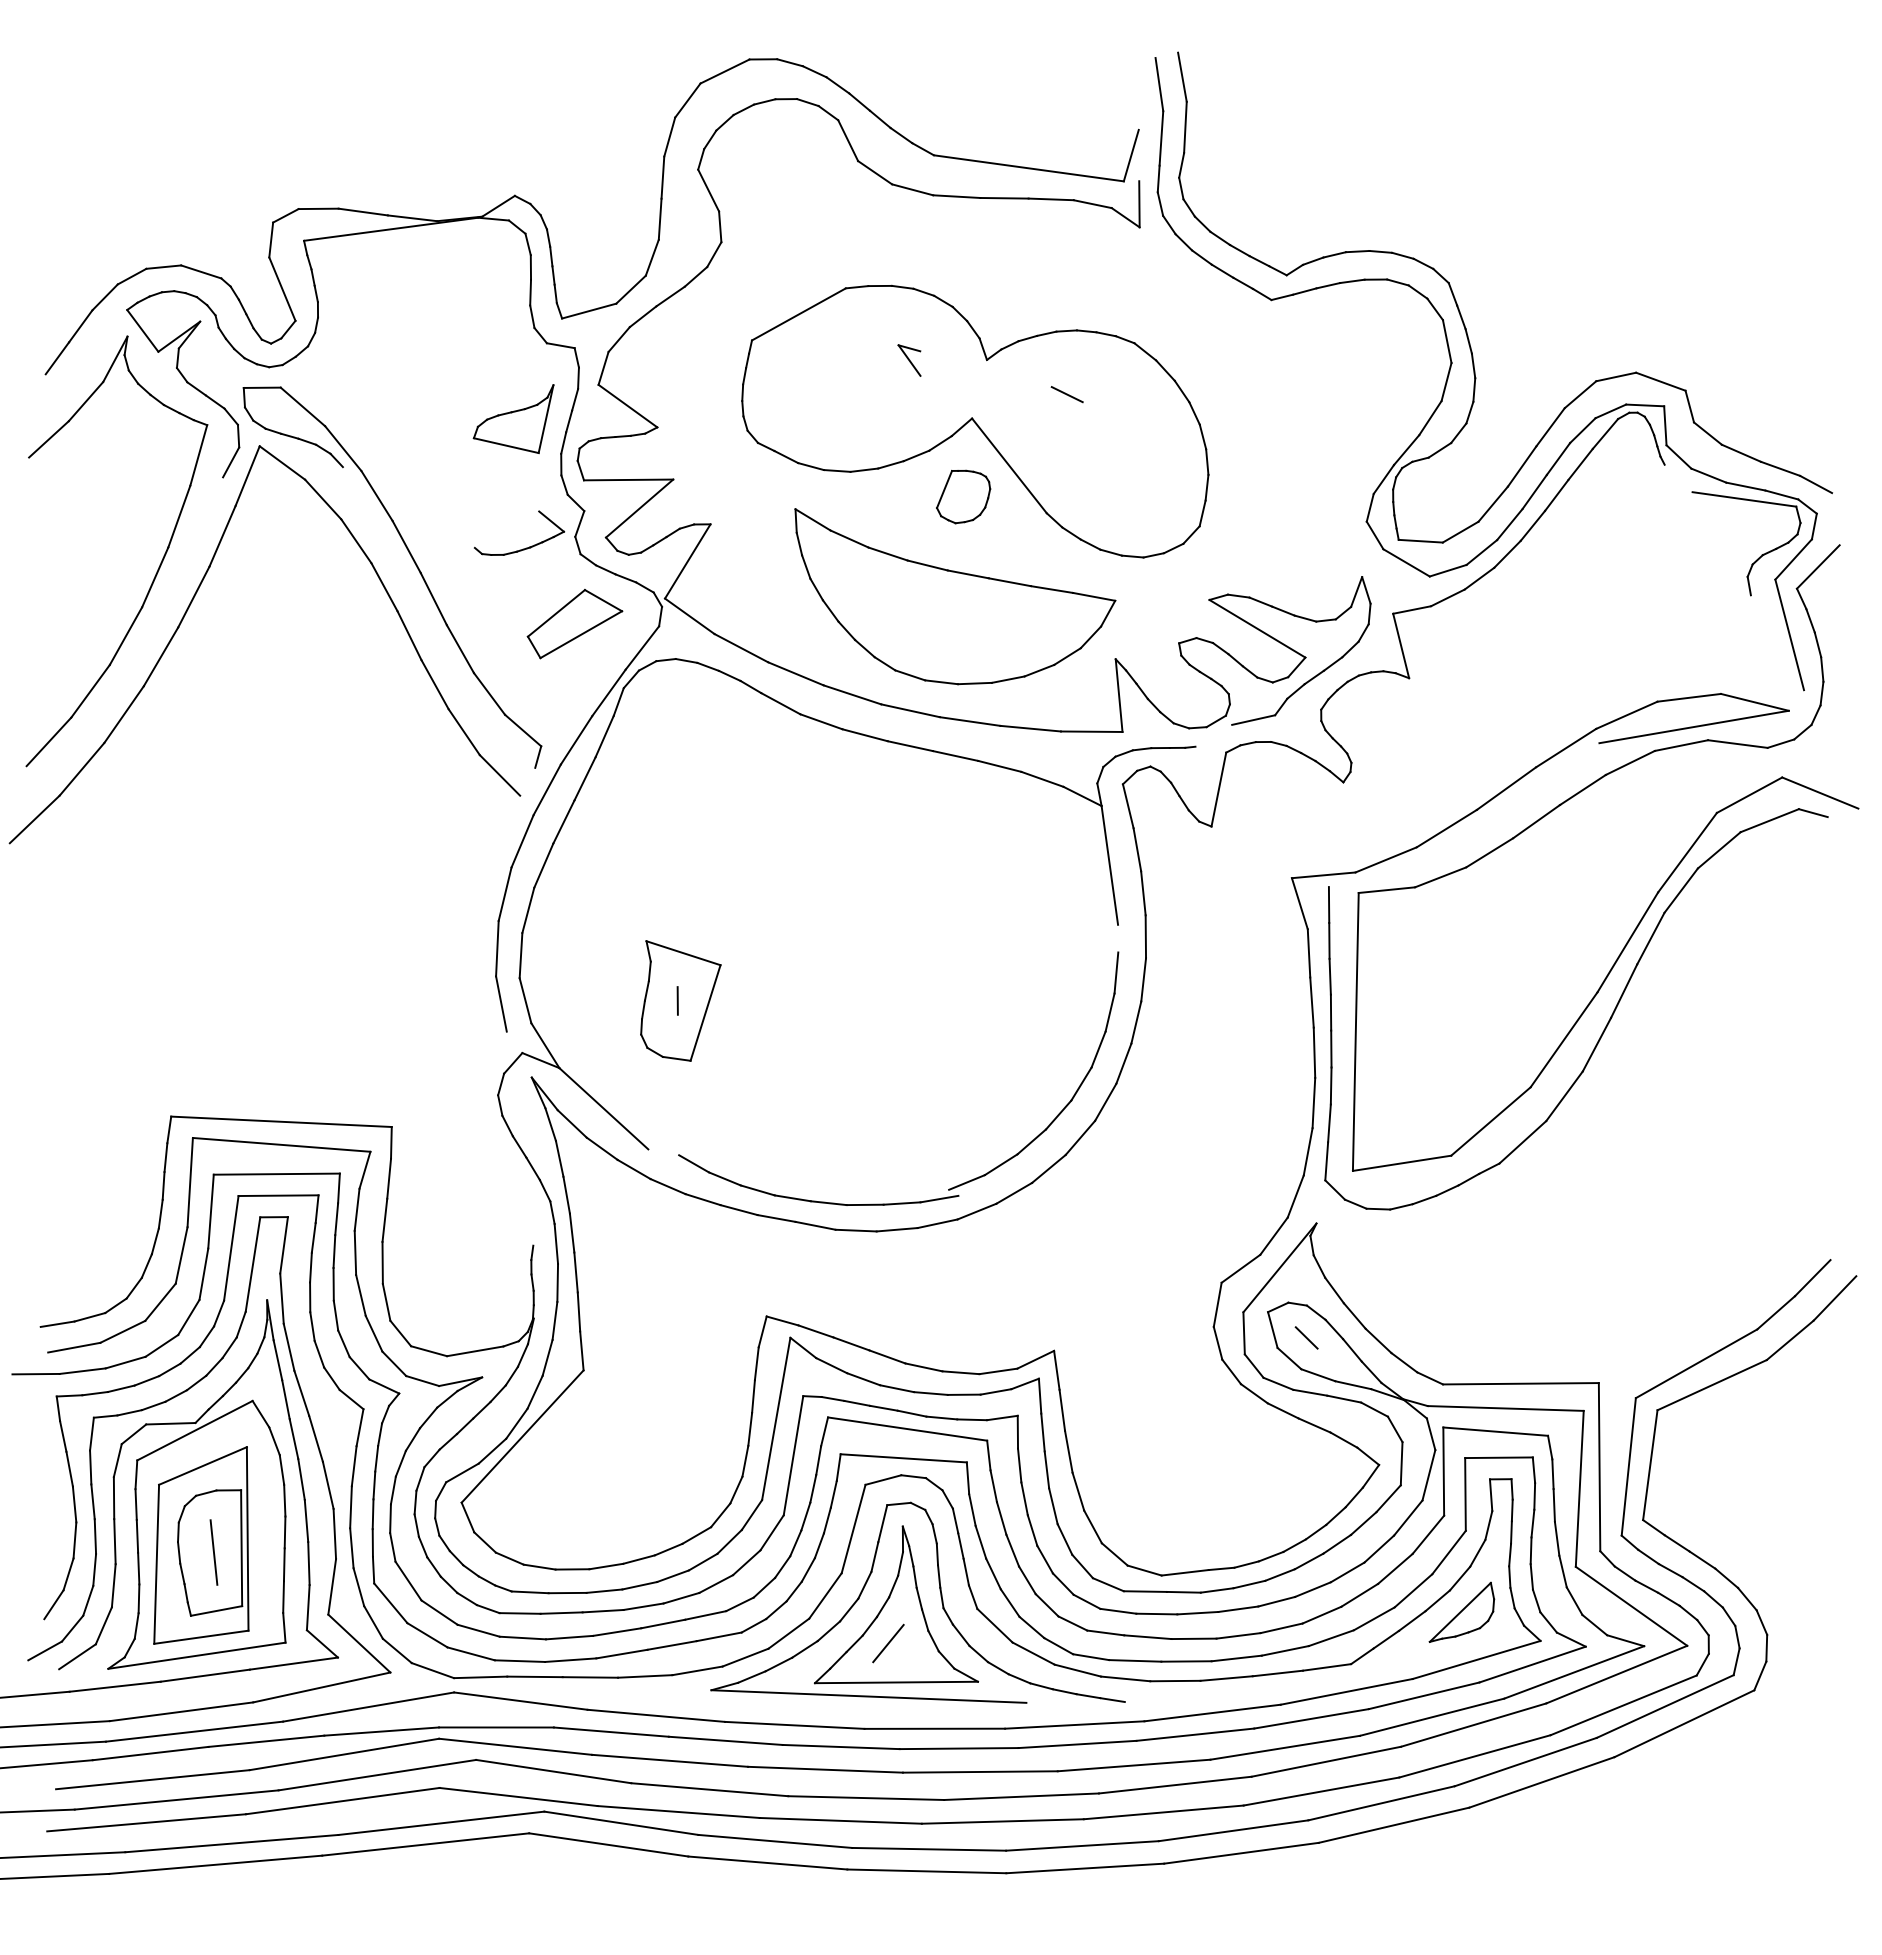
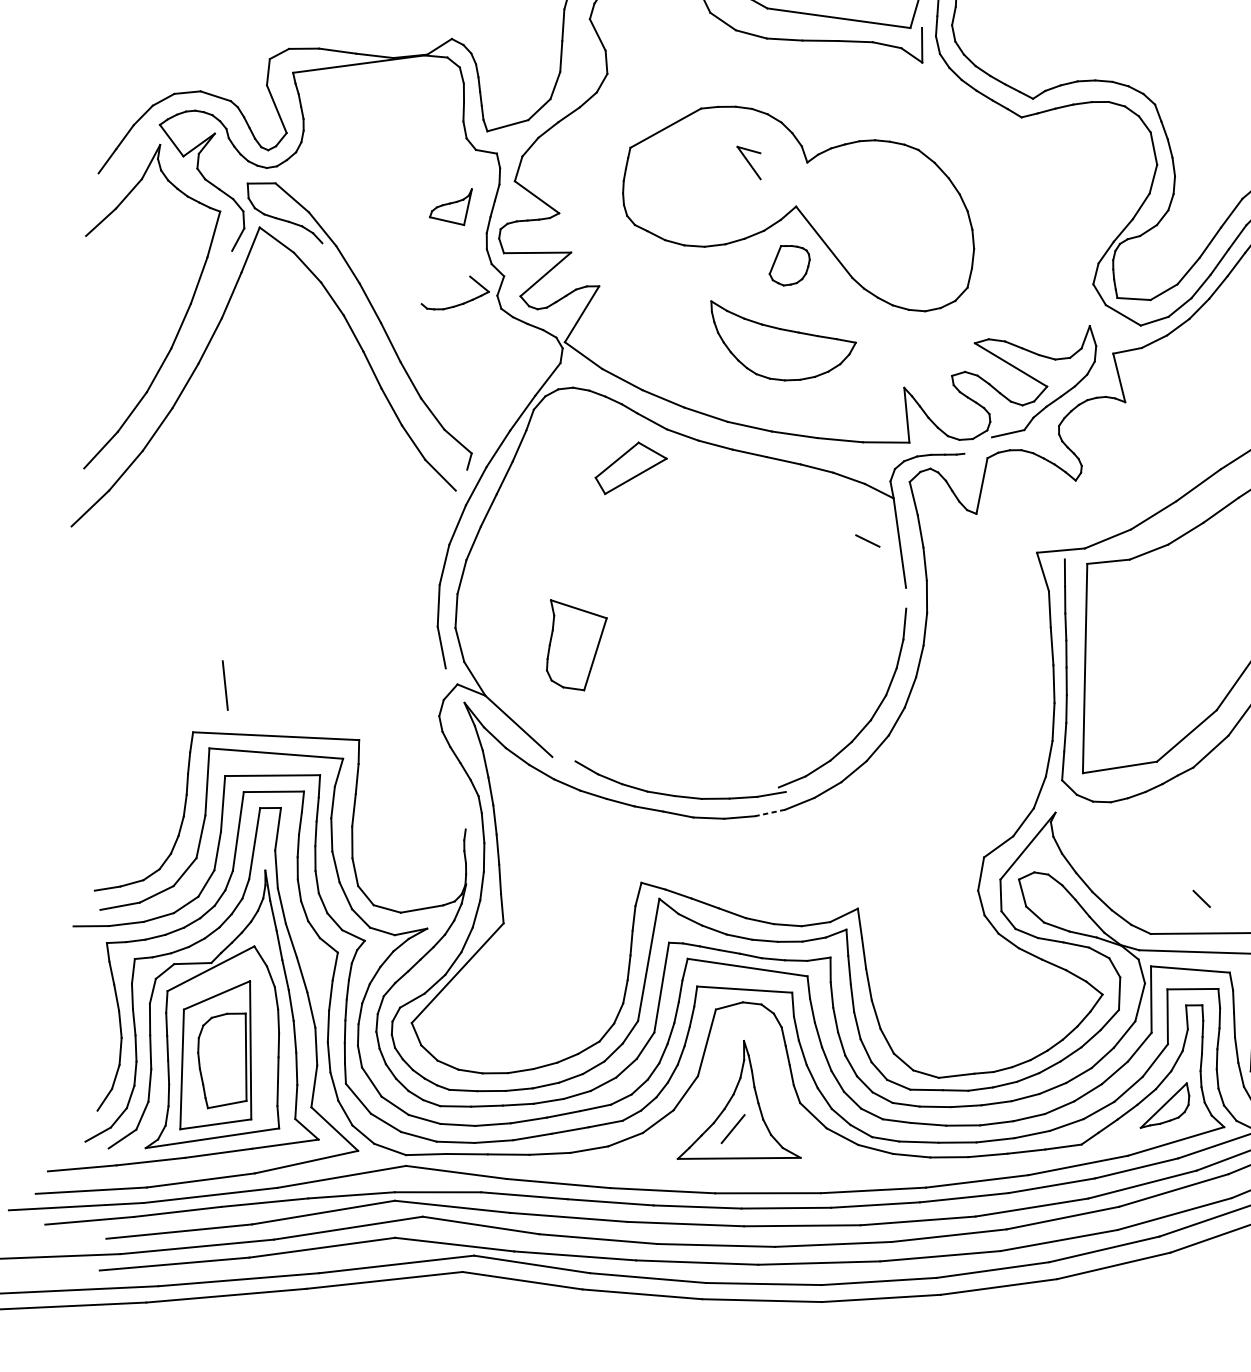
part: (909, 360) -> (749, 162), size x1.4
line: (1066, 394) -> (867, 540), moved
part: (513, 419) -> (450, 207), size x0.7
part: (955, 596) -> (783, 340), size x0.6
part: (574, 623) -> (630, 467), moved
line: (677, 1000) -> (574, 644), removed
line: (937, 1223) -> (770, 812), solid -> dashed
line: (1306, 1337) -> (1201, 898), moved
line: (213, 1552) -> (224, 685), moved
part: (940, 1597) -> (772, 1094), removed

